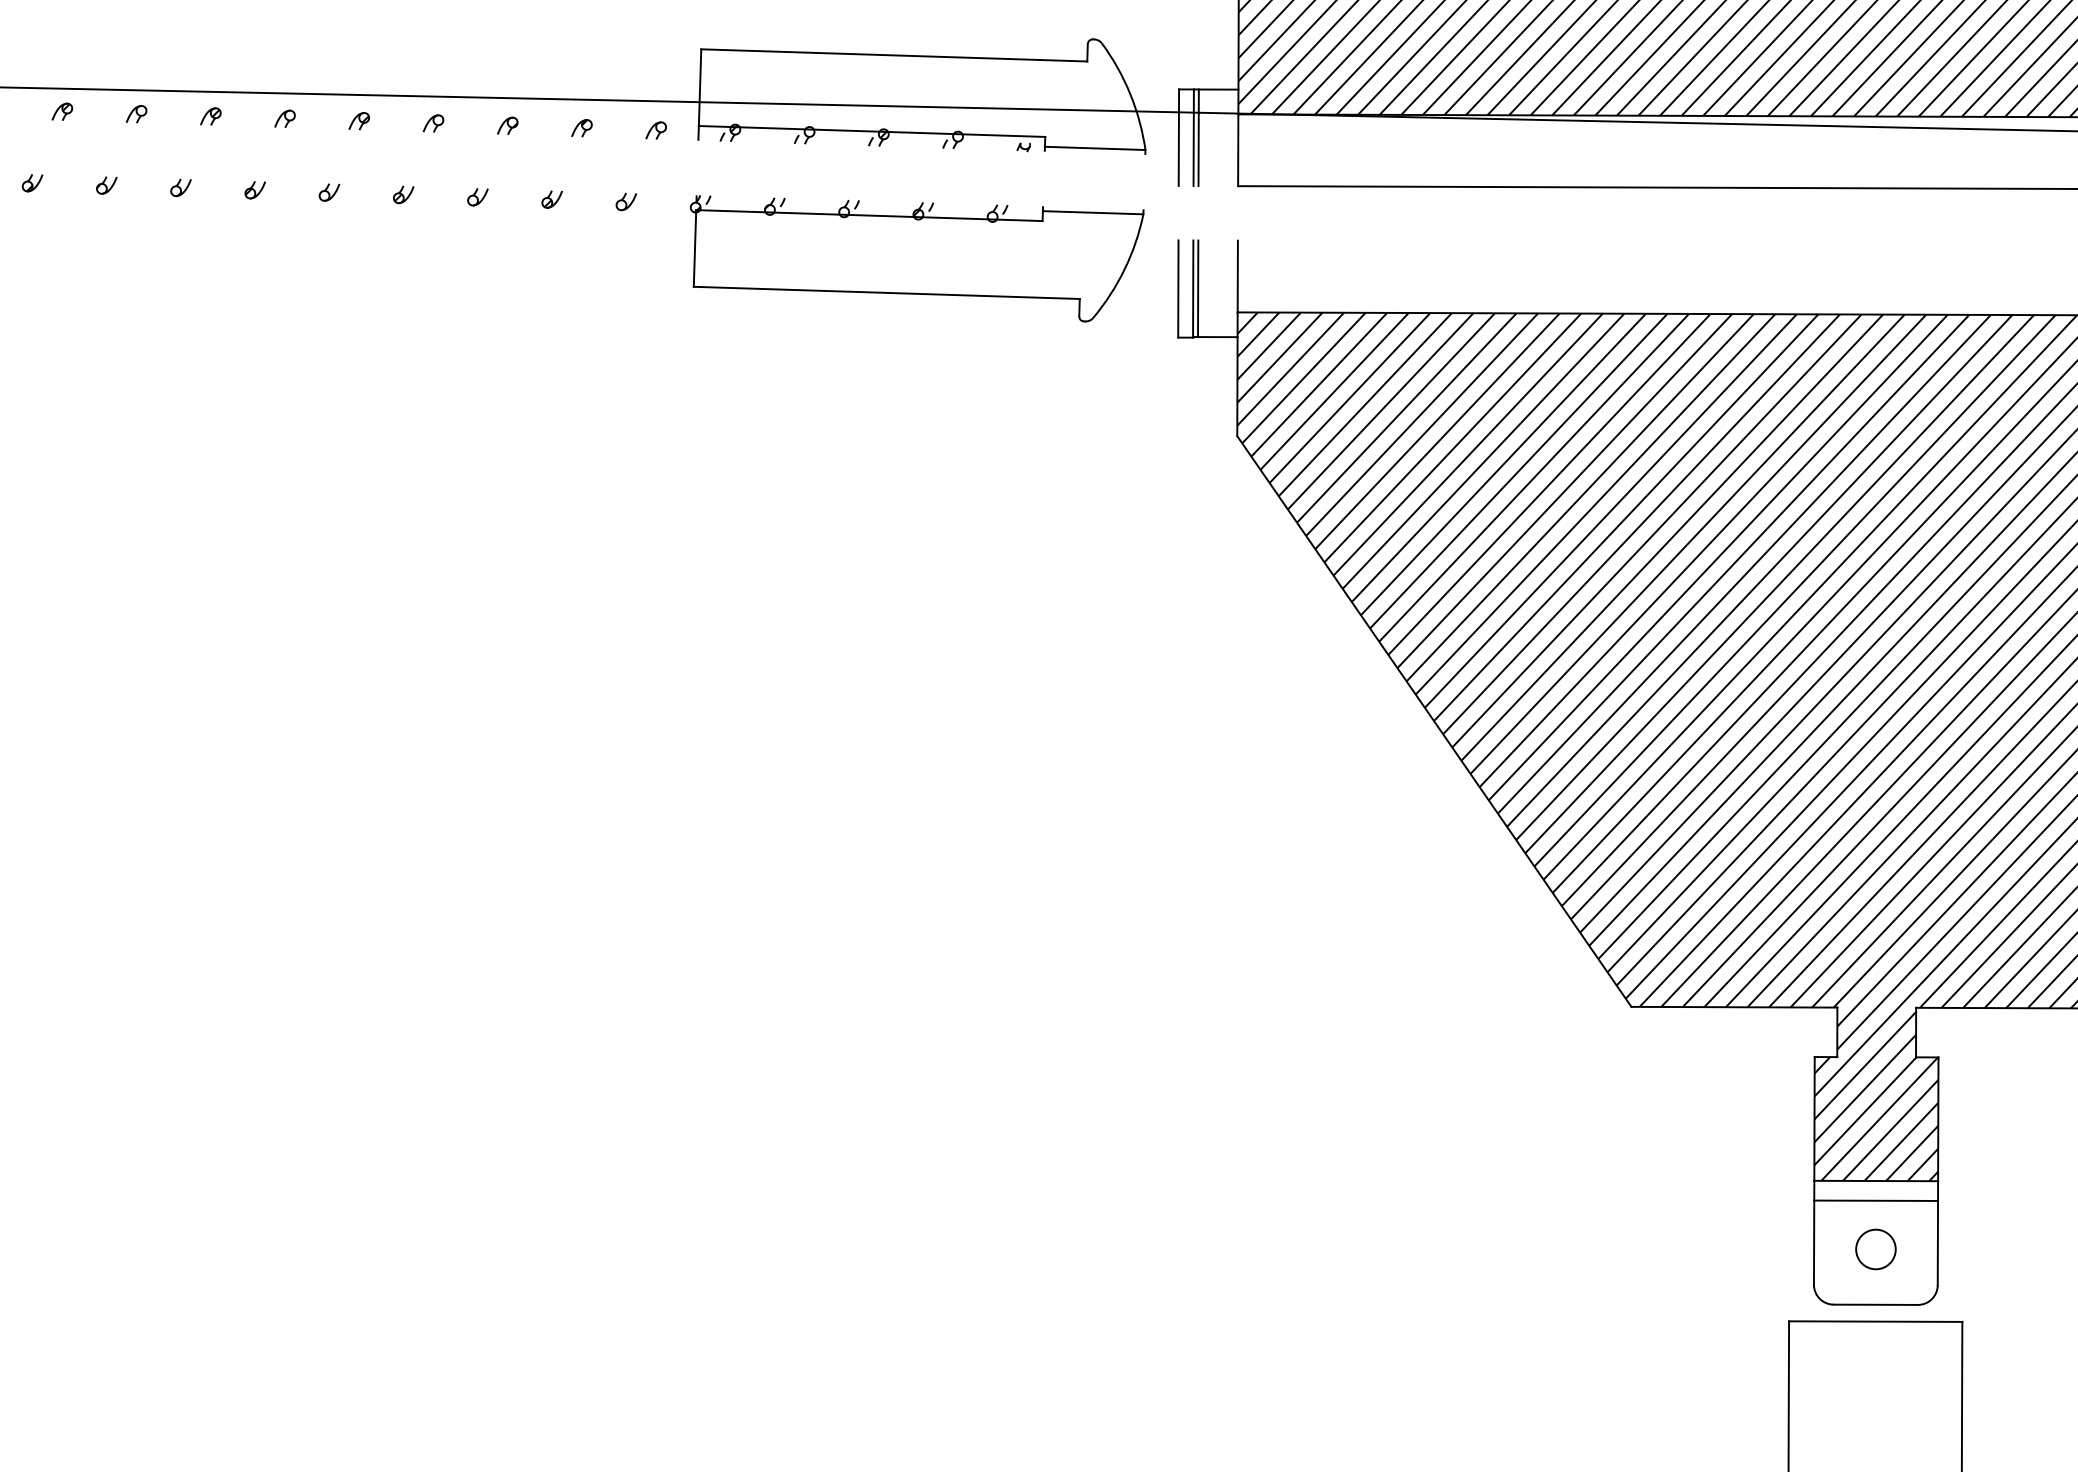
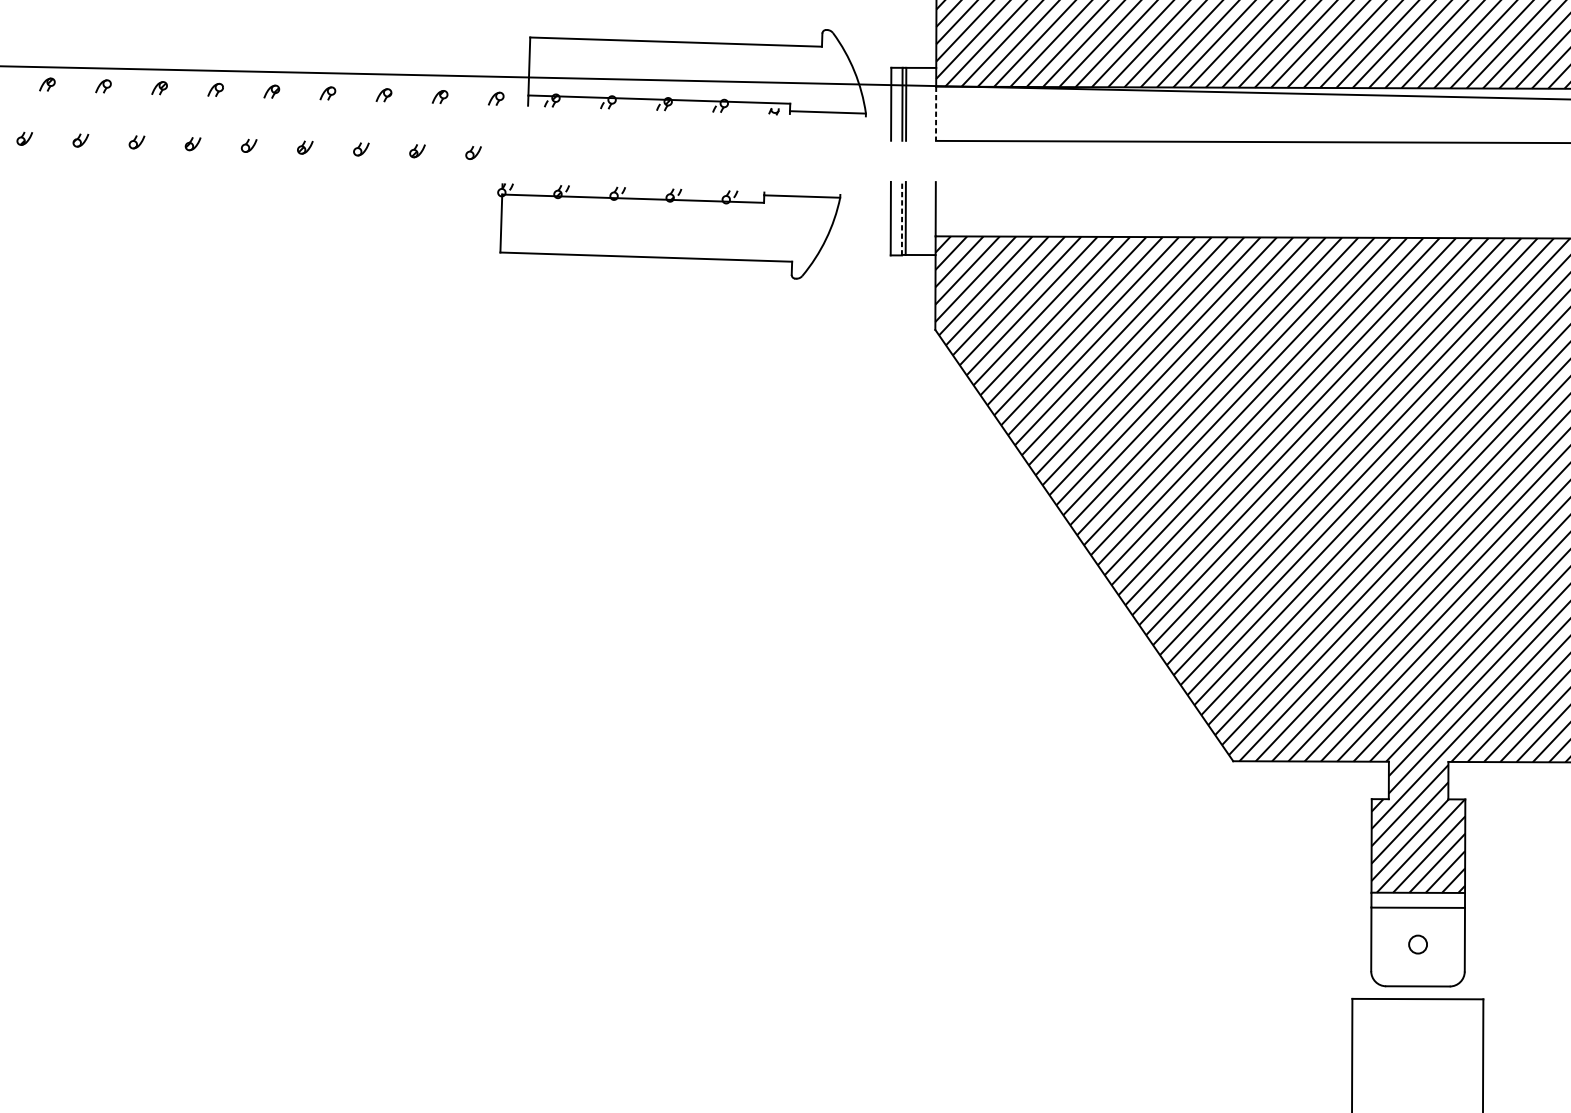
line: (1238, 150) -> (936, 113), solid -> dashed
part: (916, 258) -> (668, 231), moved
line: (1193, 289) -> (902, 219), solid -> dashed
circle: (1875, 1249) -> (1417, 944), size x0.6

